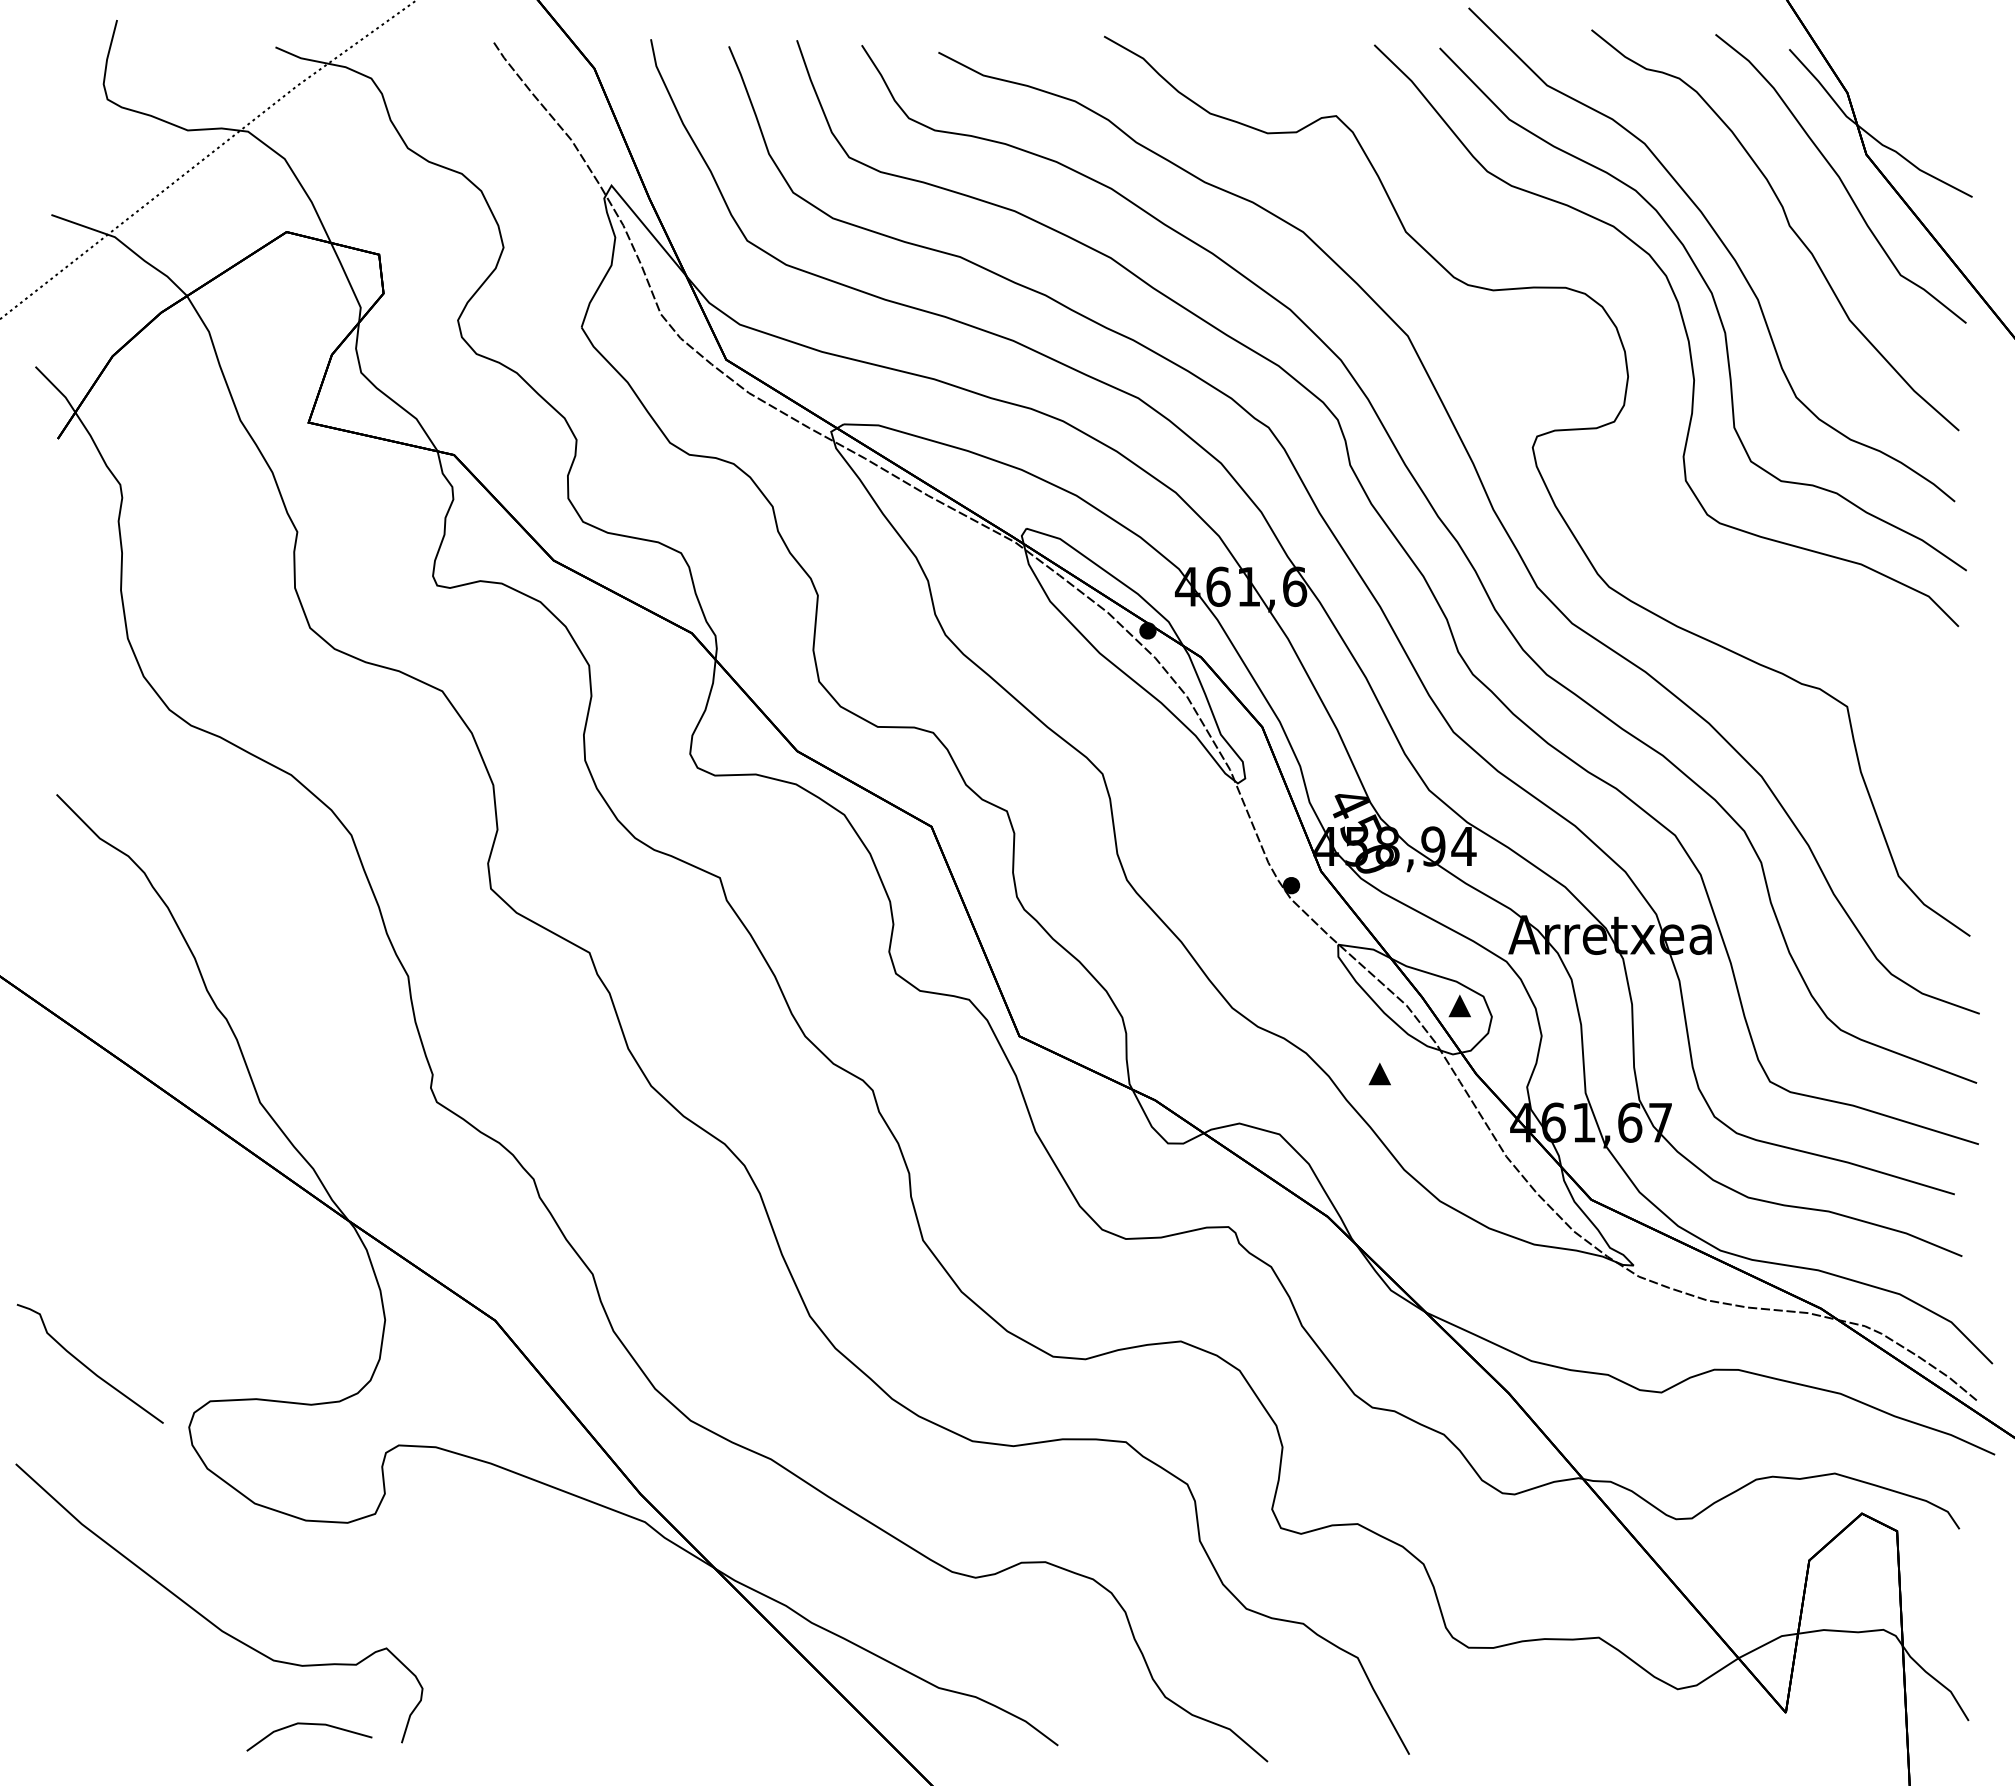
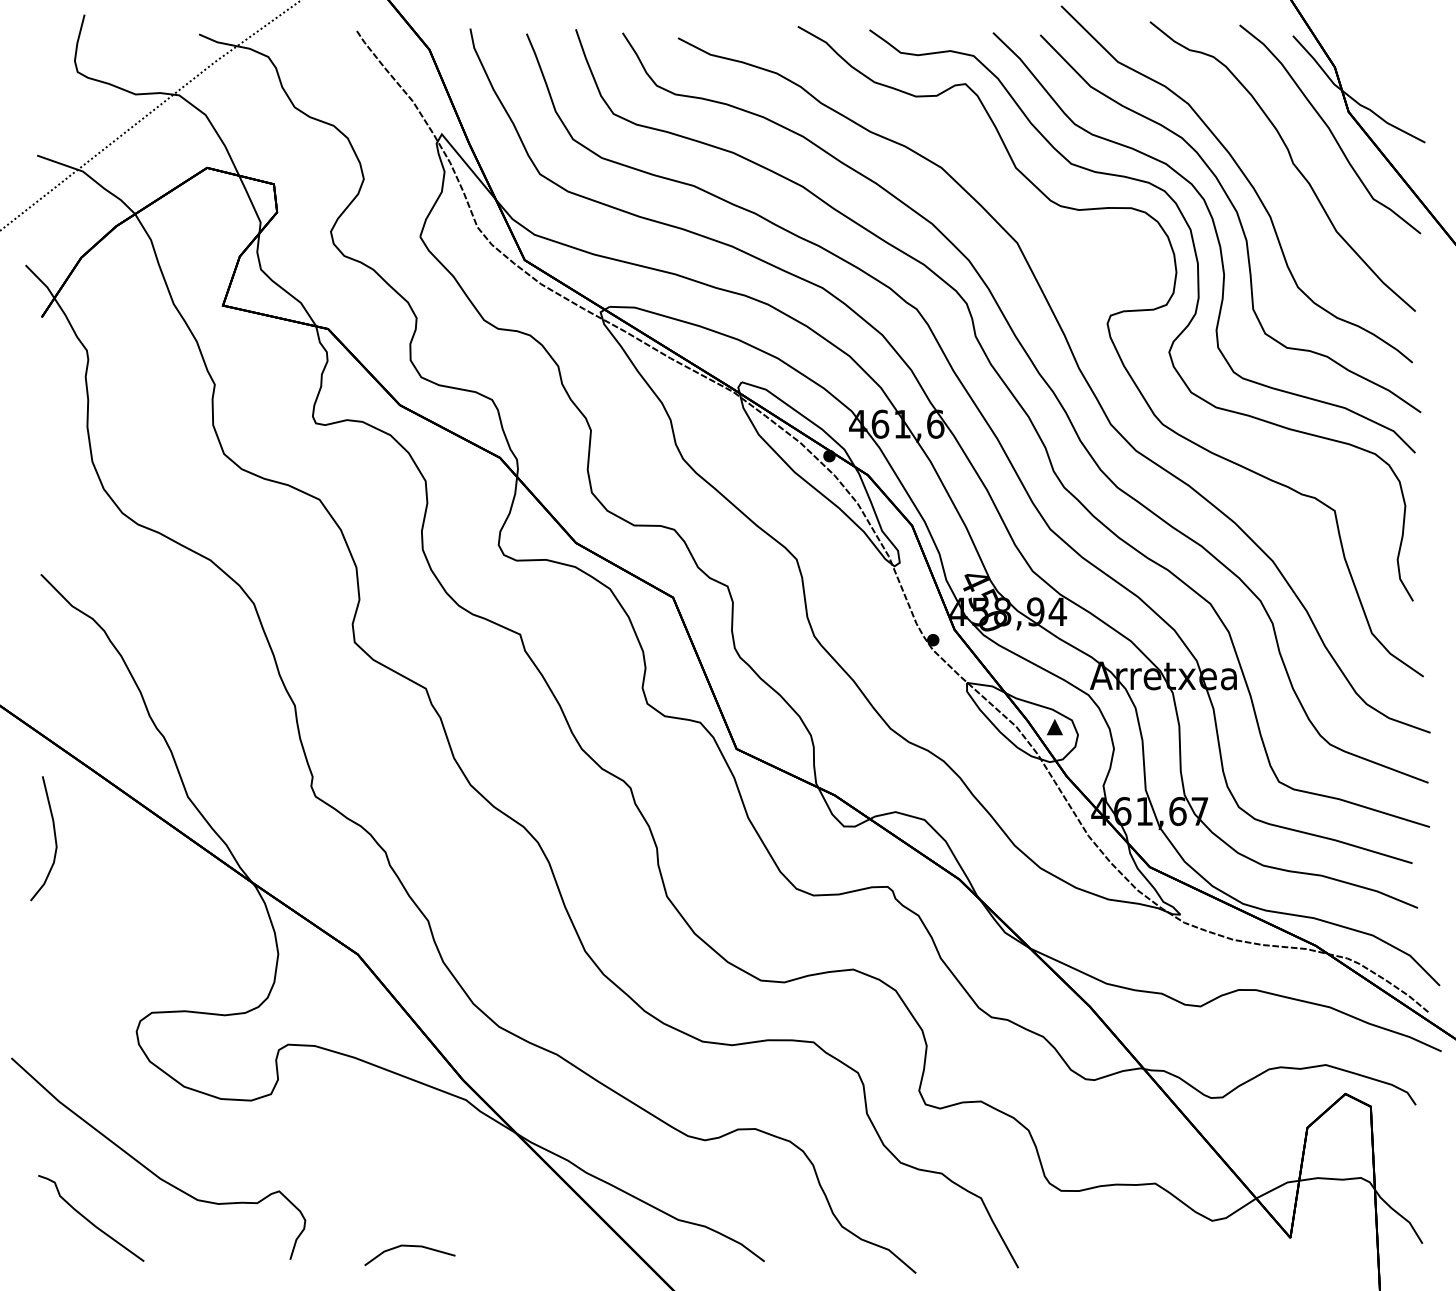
curve: (1623, 471) -> (1173, 340), added
part: (1379, 1073) -> (996, 775), removed
curve: (75, 1158) -> (54, 837), added
curve: (86, 1365) -> (88, 1219), moved
line: (309, 1724) -> (410, 1246), moved

